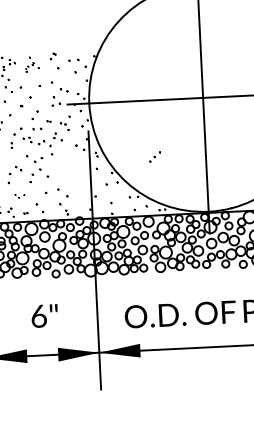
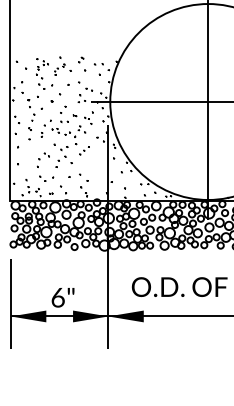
part: (31, 63) -> (62, 65), size x1.43
part: (155, 156) -> (84, 150), moved
part: (19, 195) -> (46, 178), size x1.67
text: (44, 315) -> (62, 297), moved

